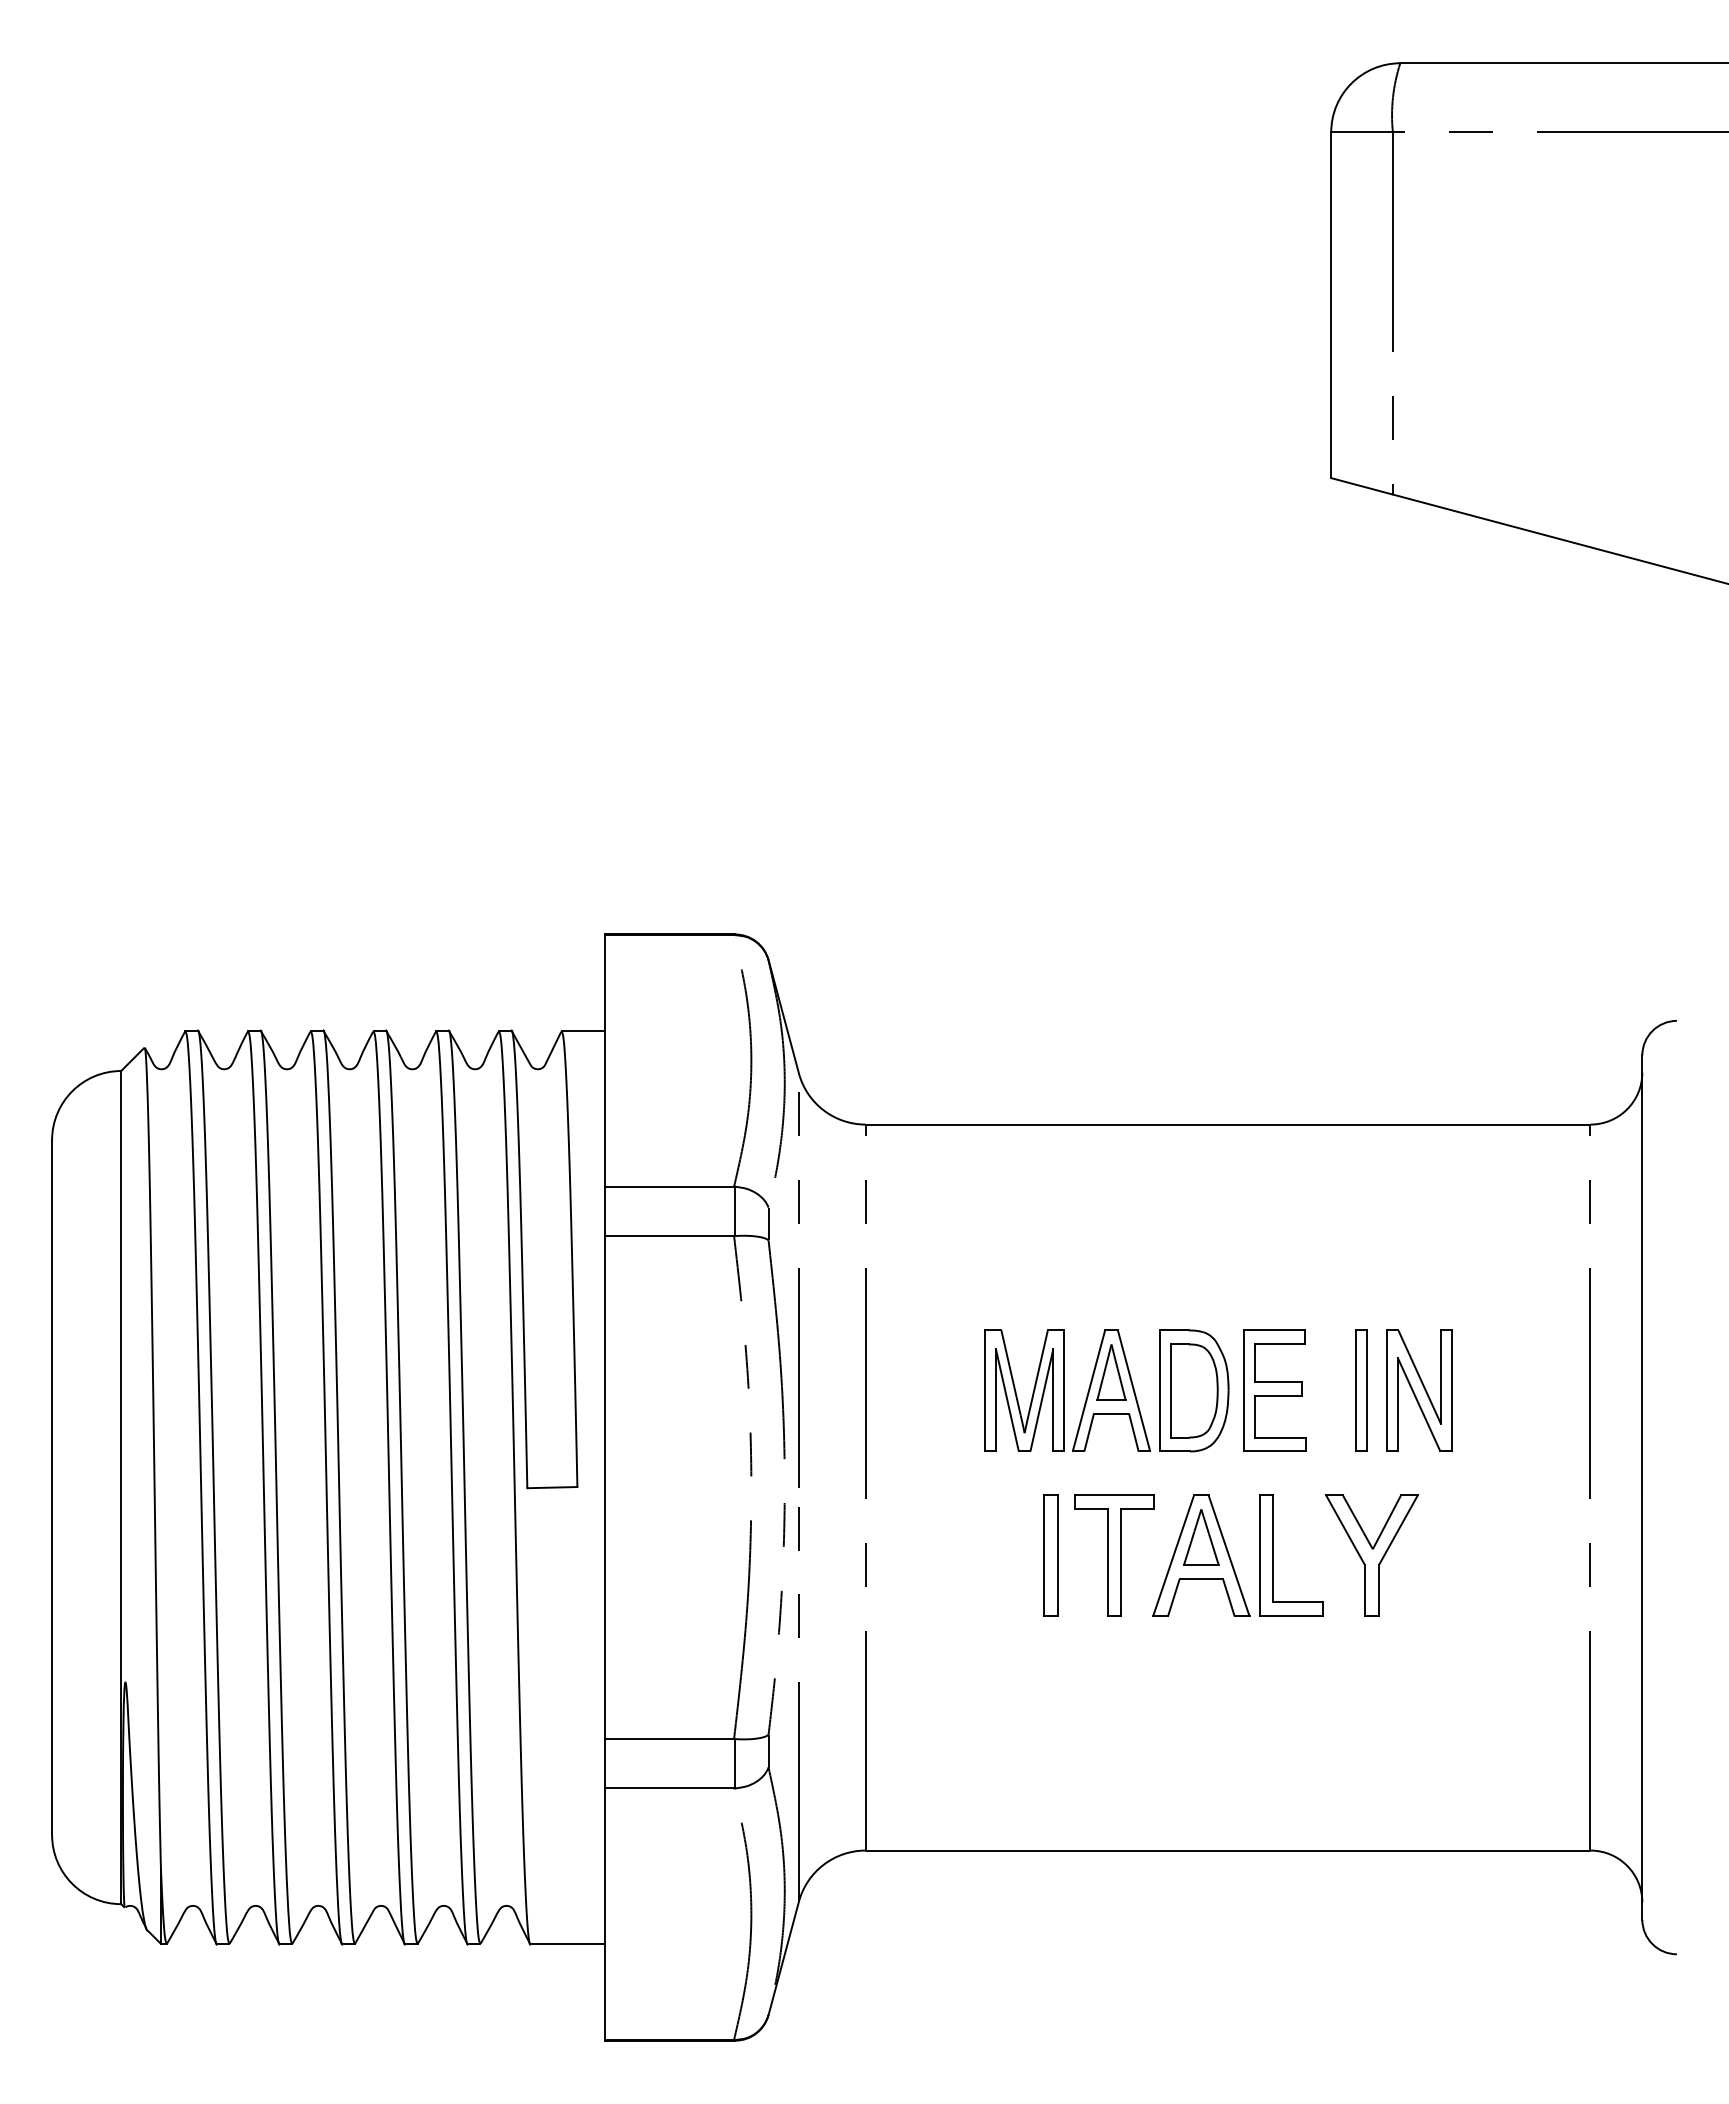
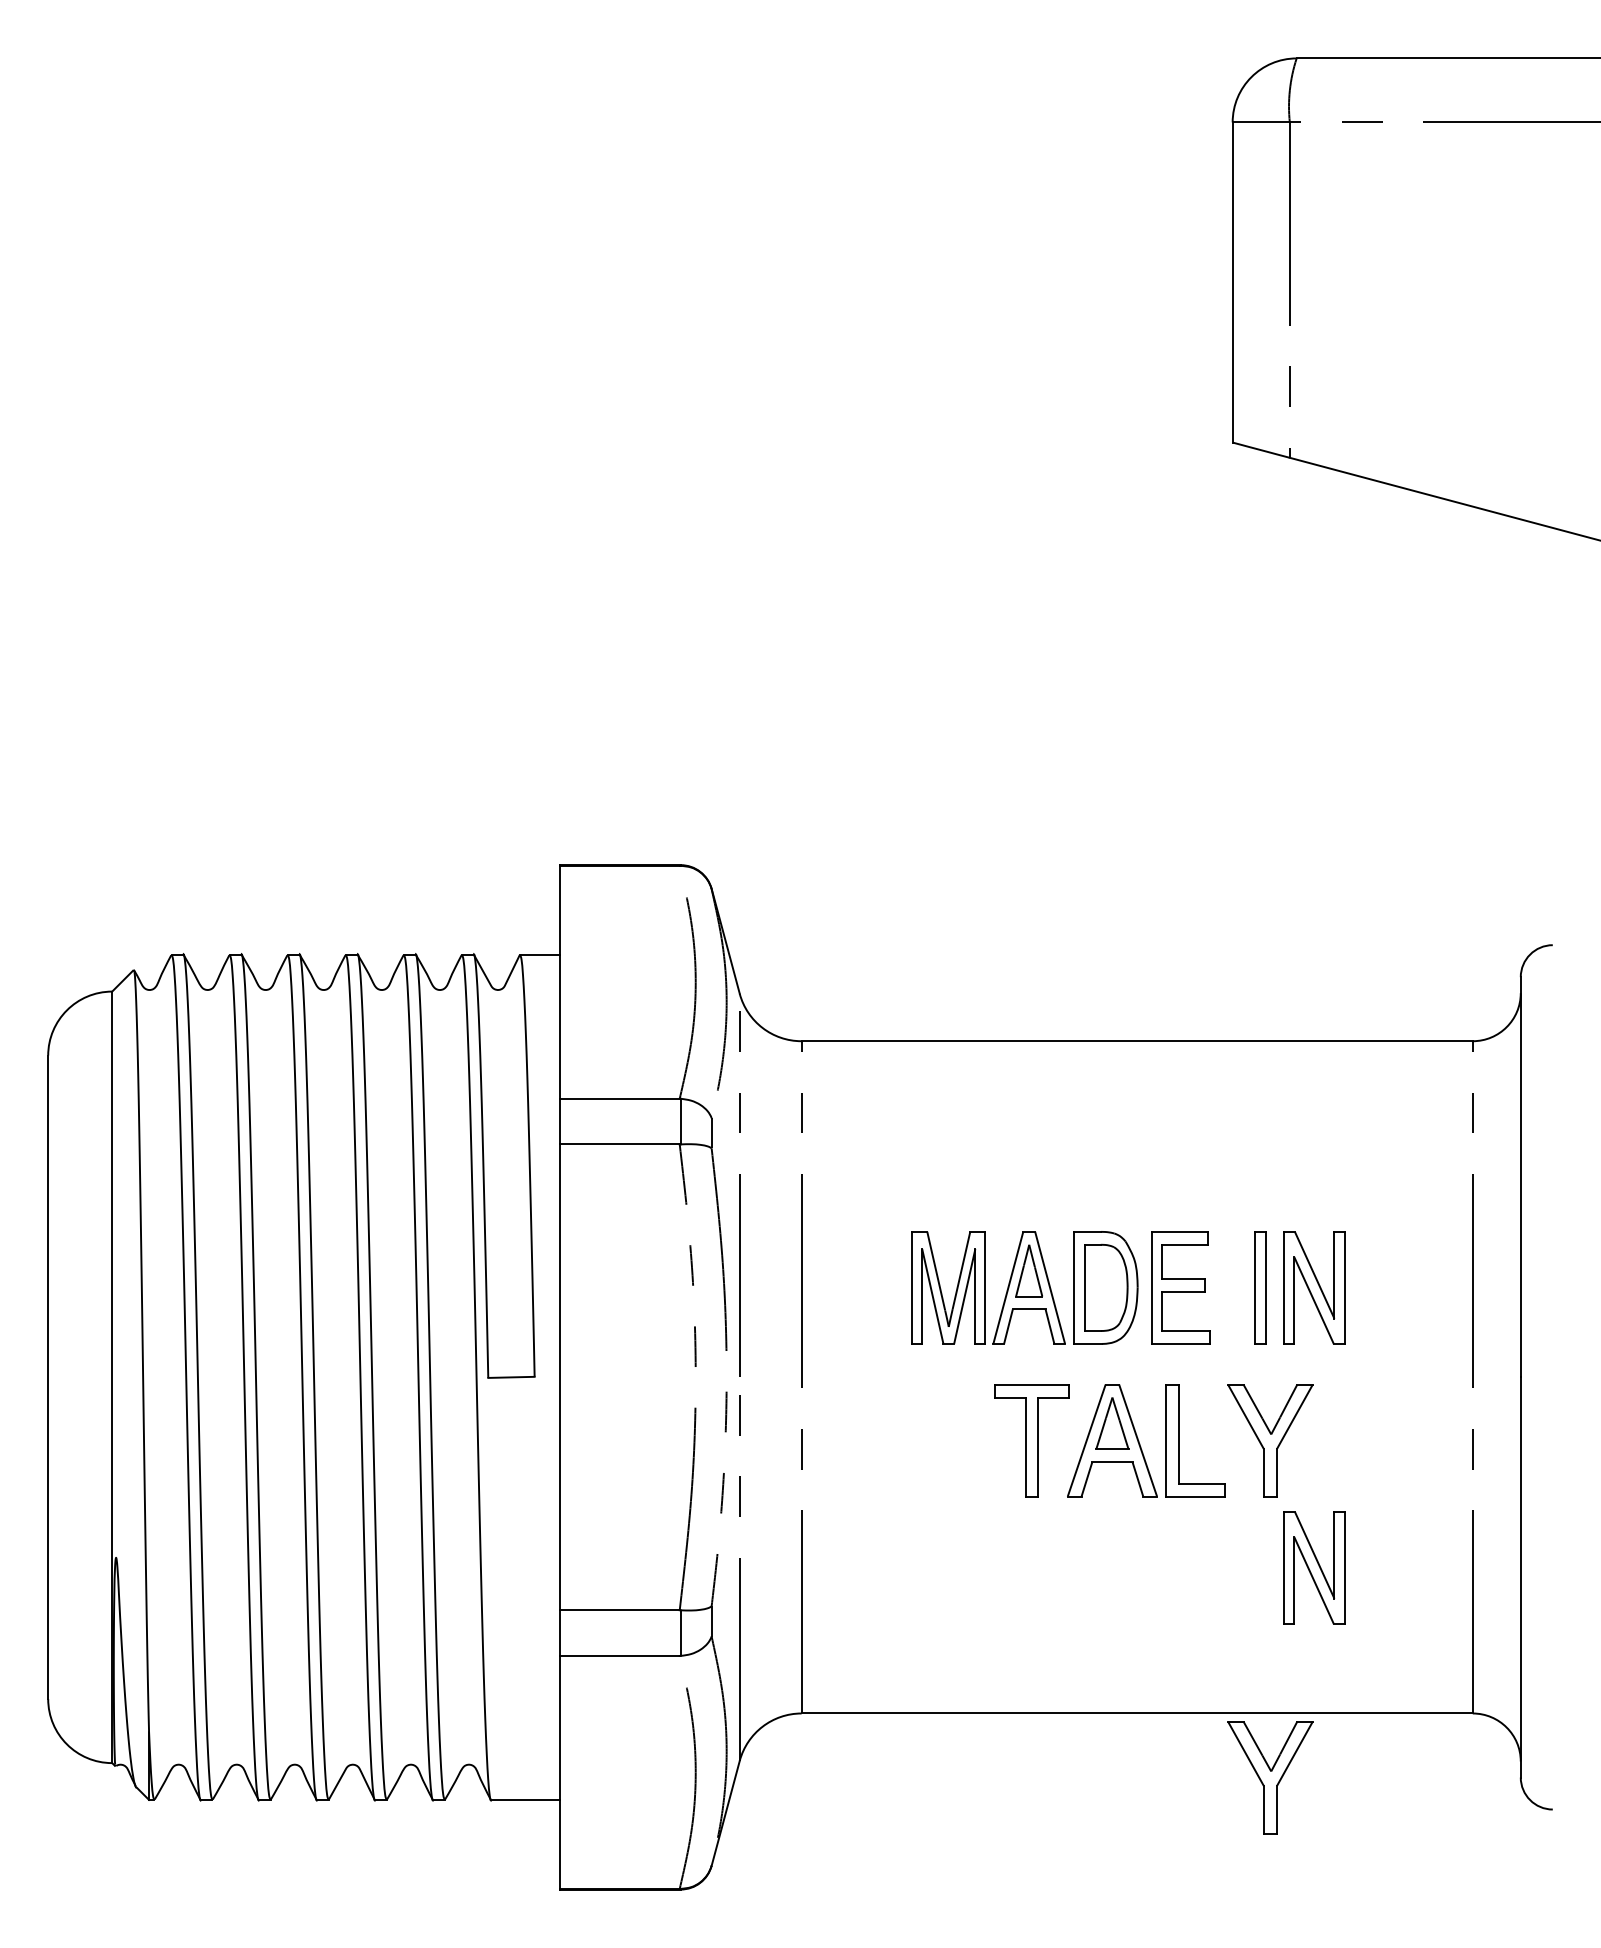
part: (1051, 1555) -> (973, 1440), removed
part: (1419, 1692) -> (1314, 1567), added
part: (1372, 1919) -> (1270, 1777), added

